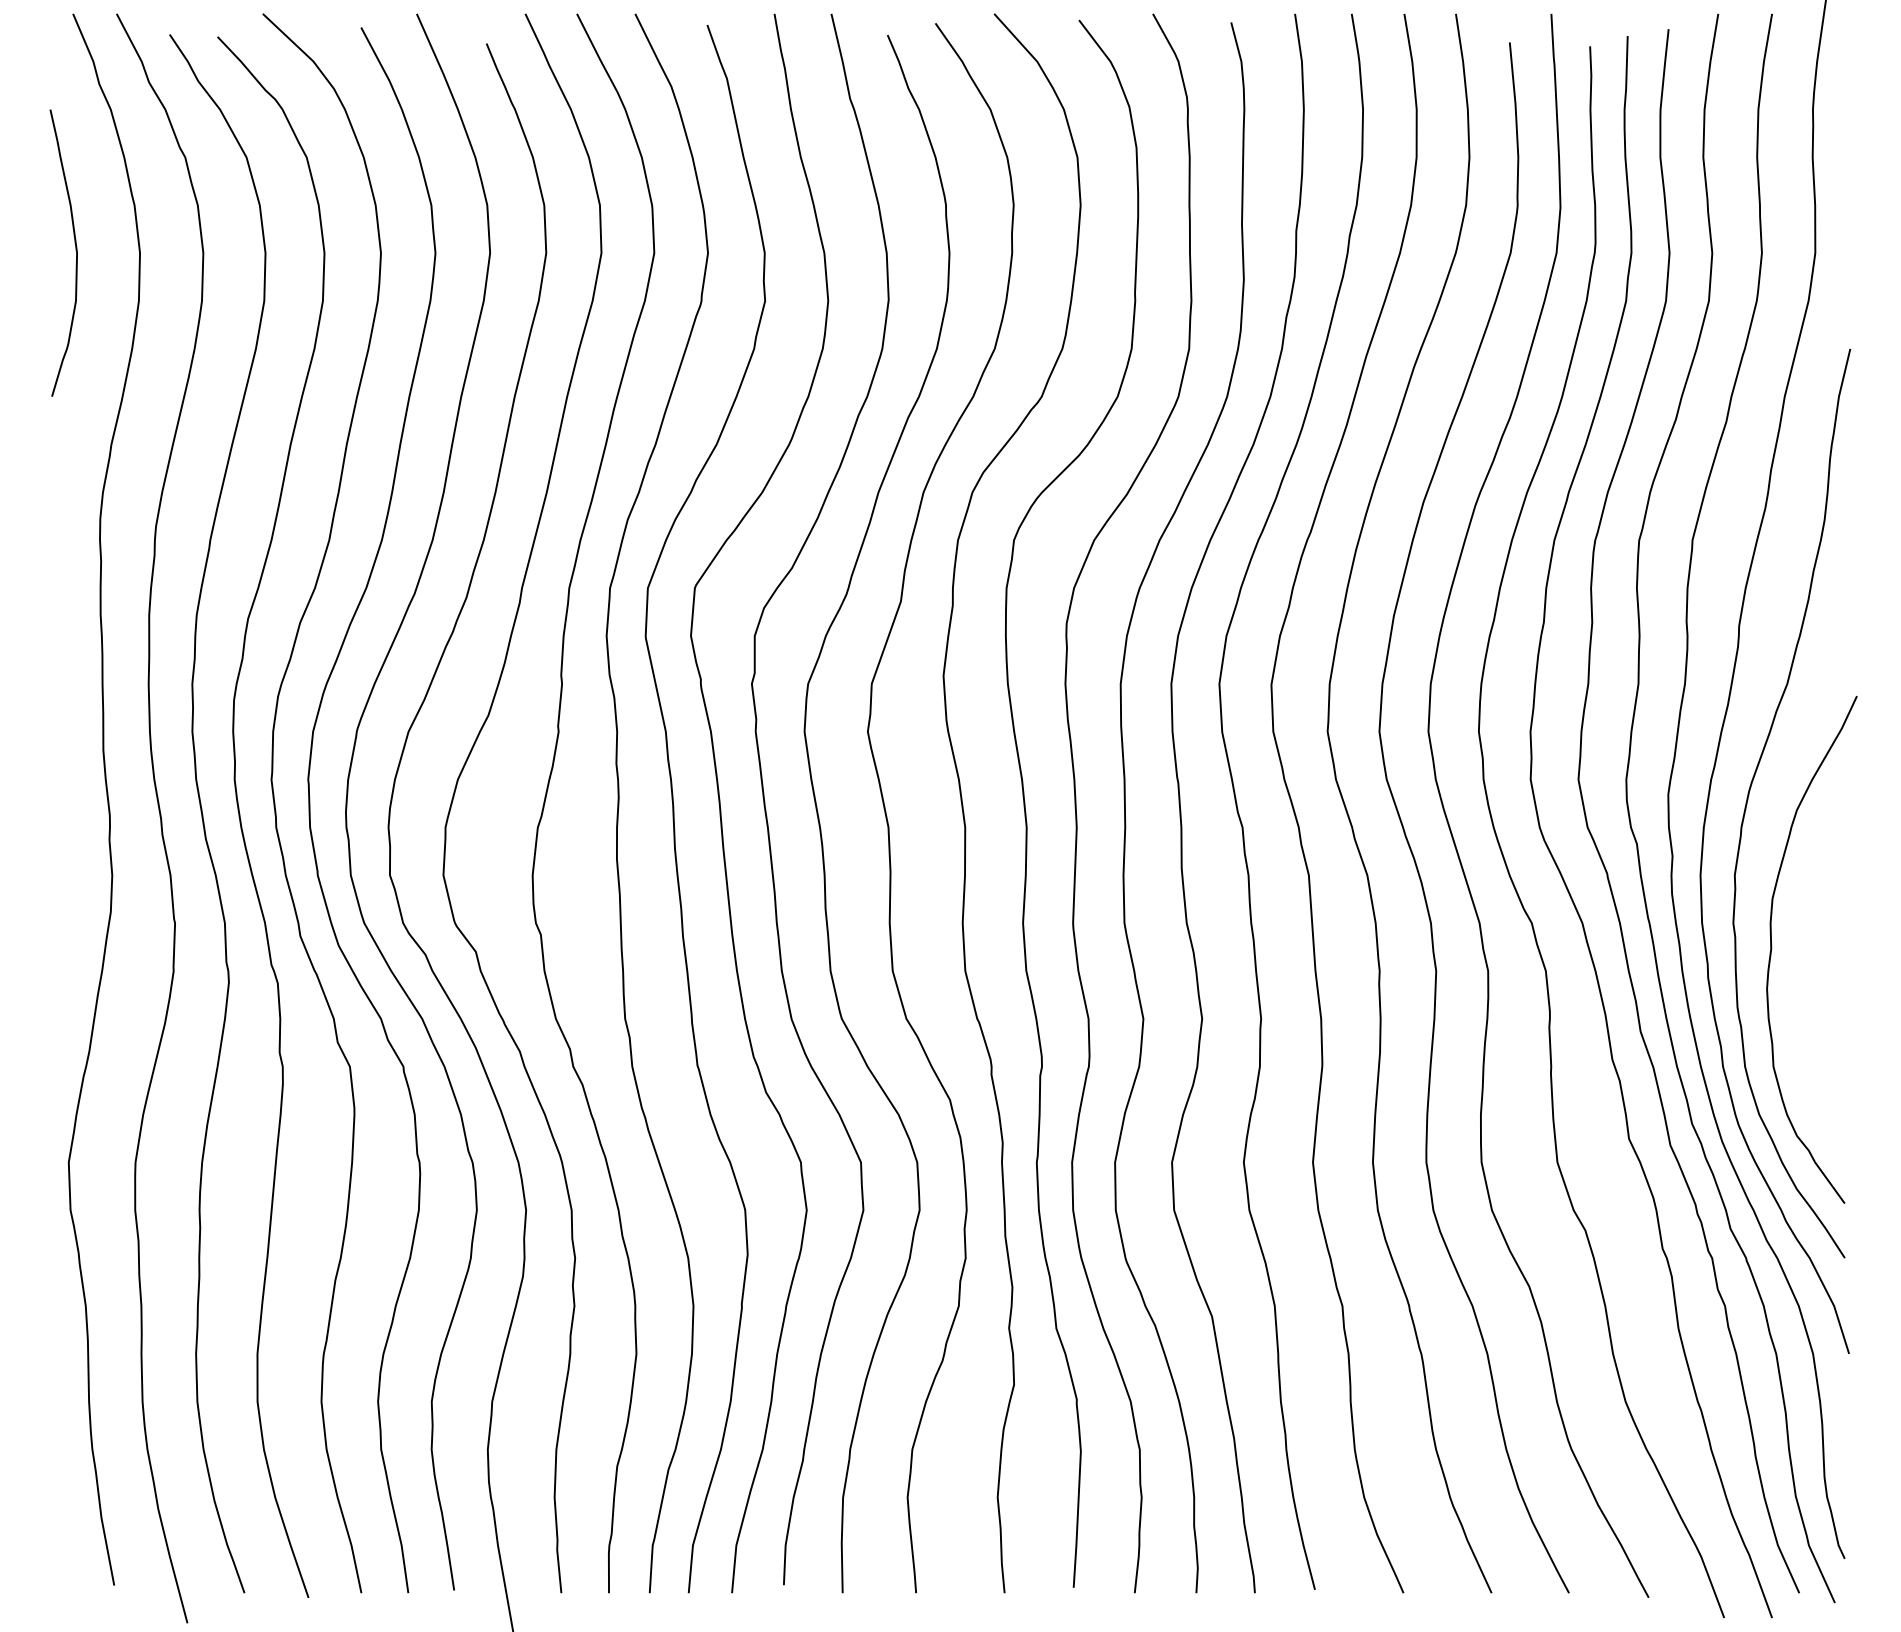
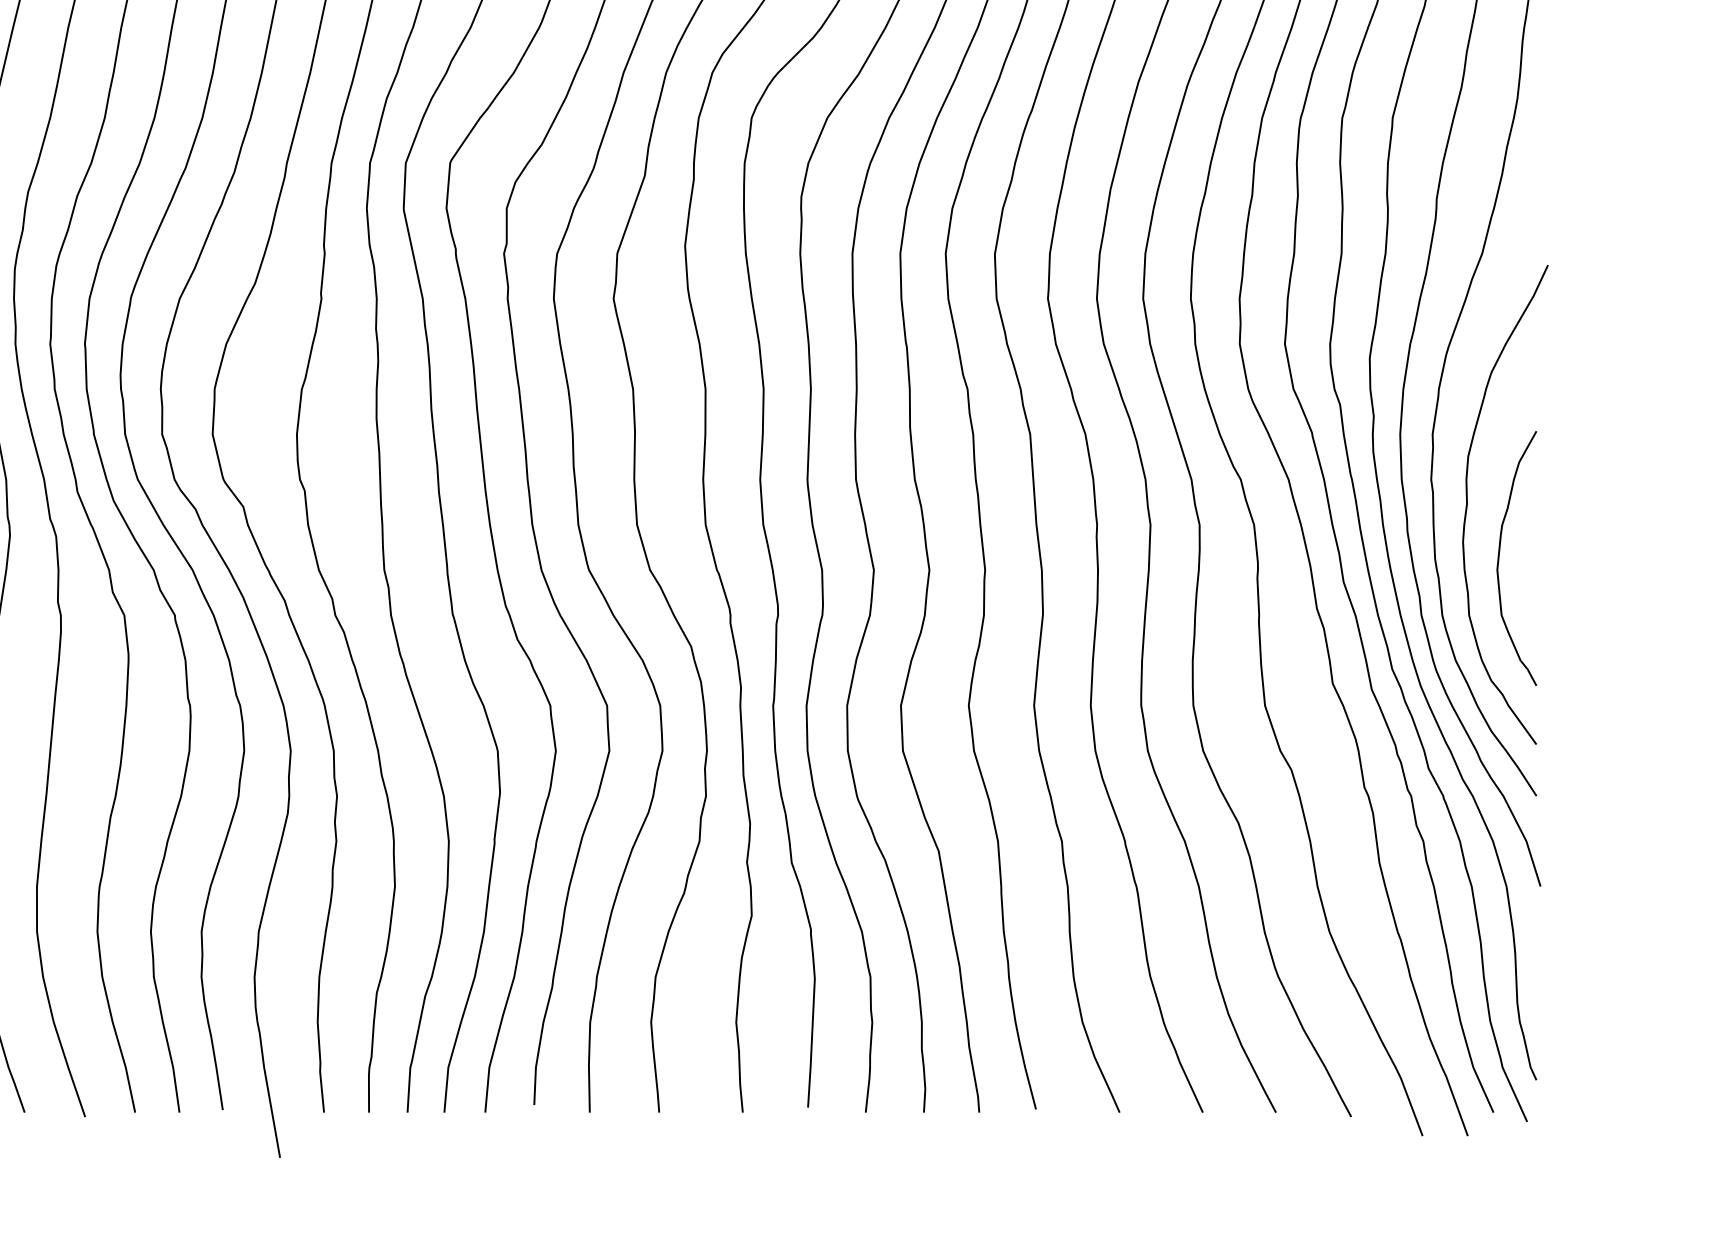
curve: (1805, 1006) -> (1499, 558), added

